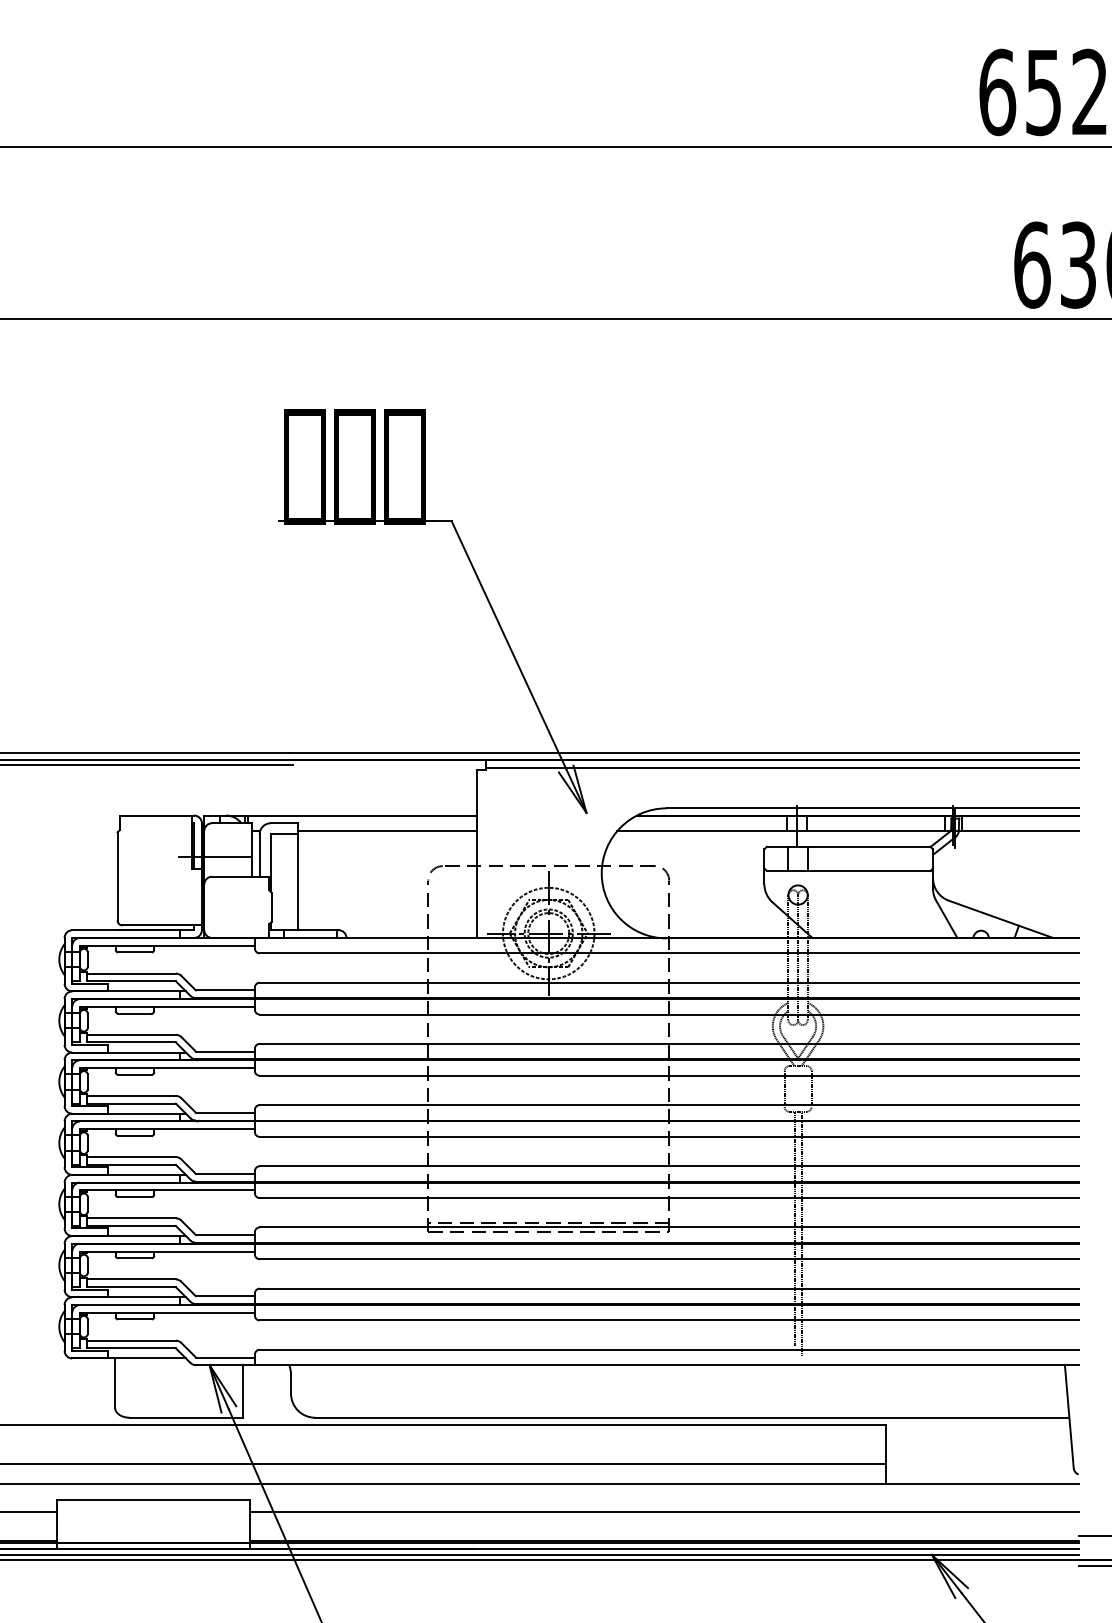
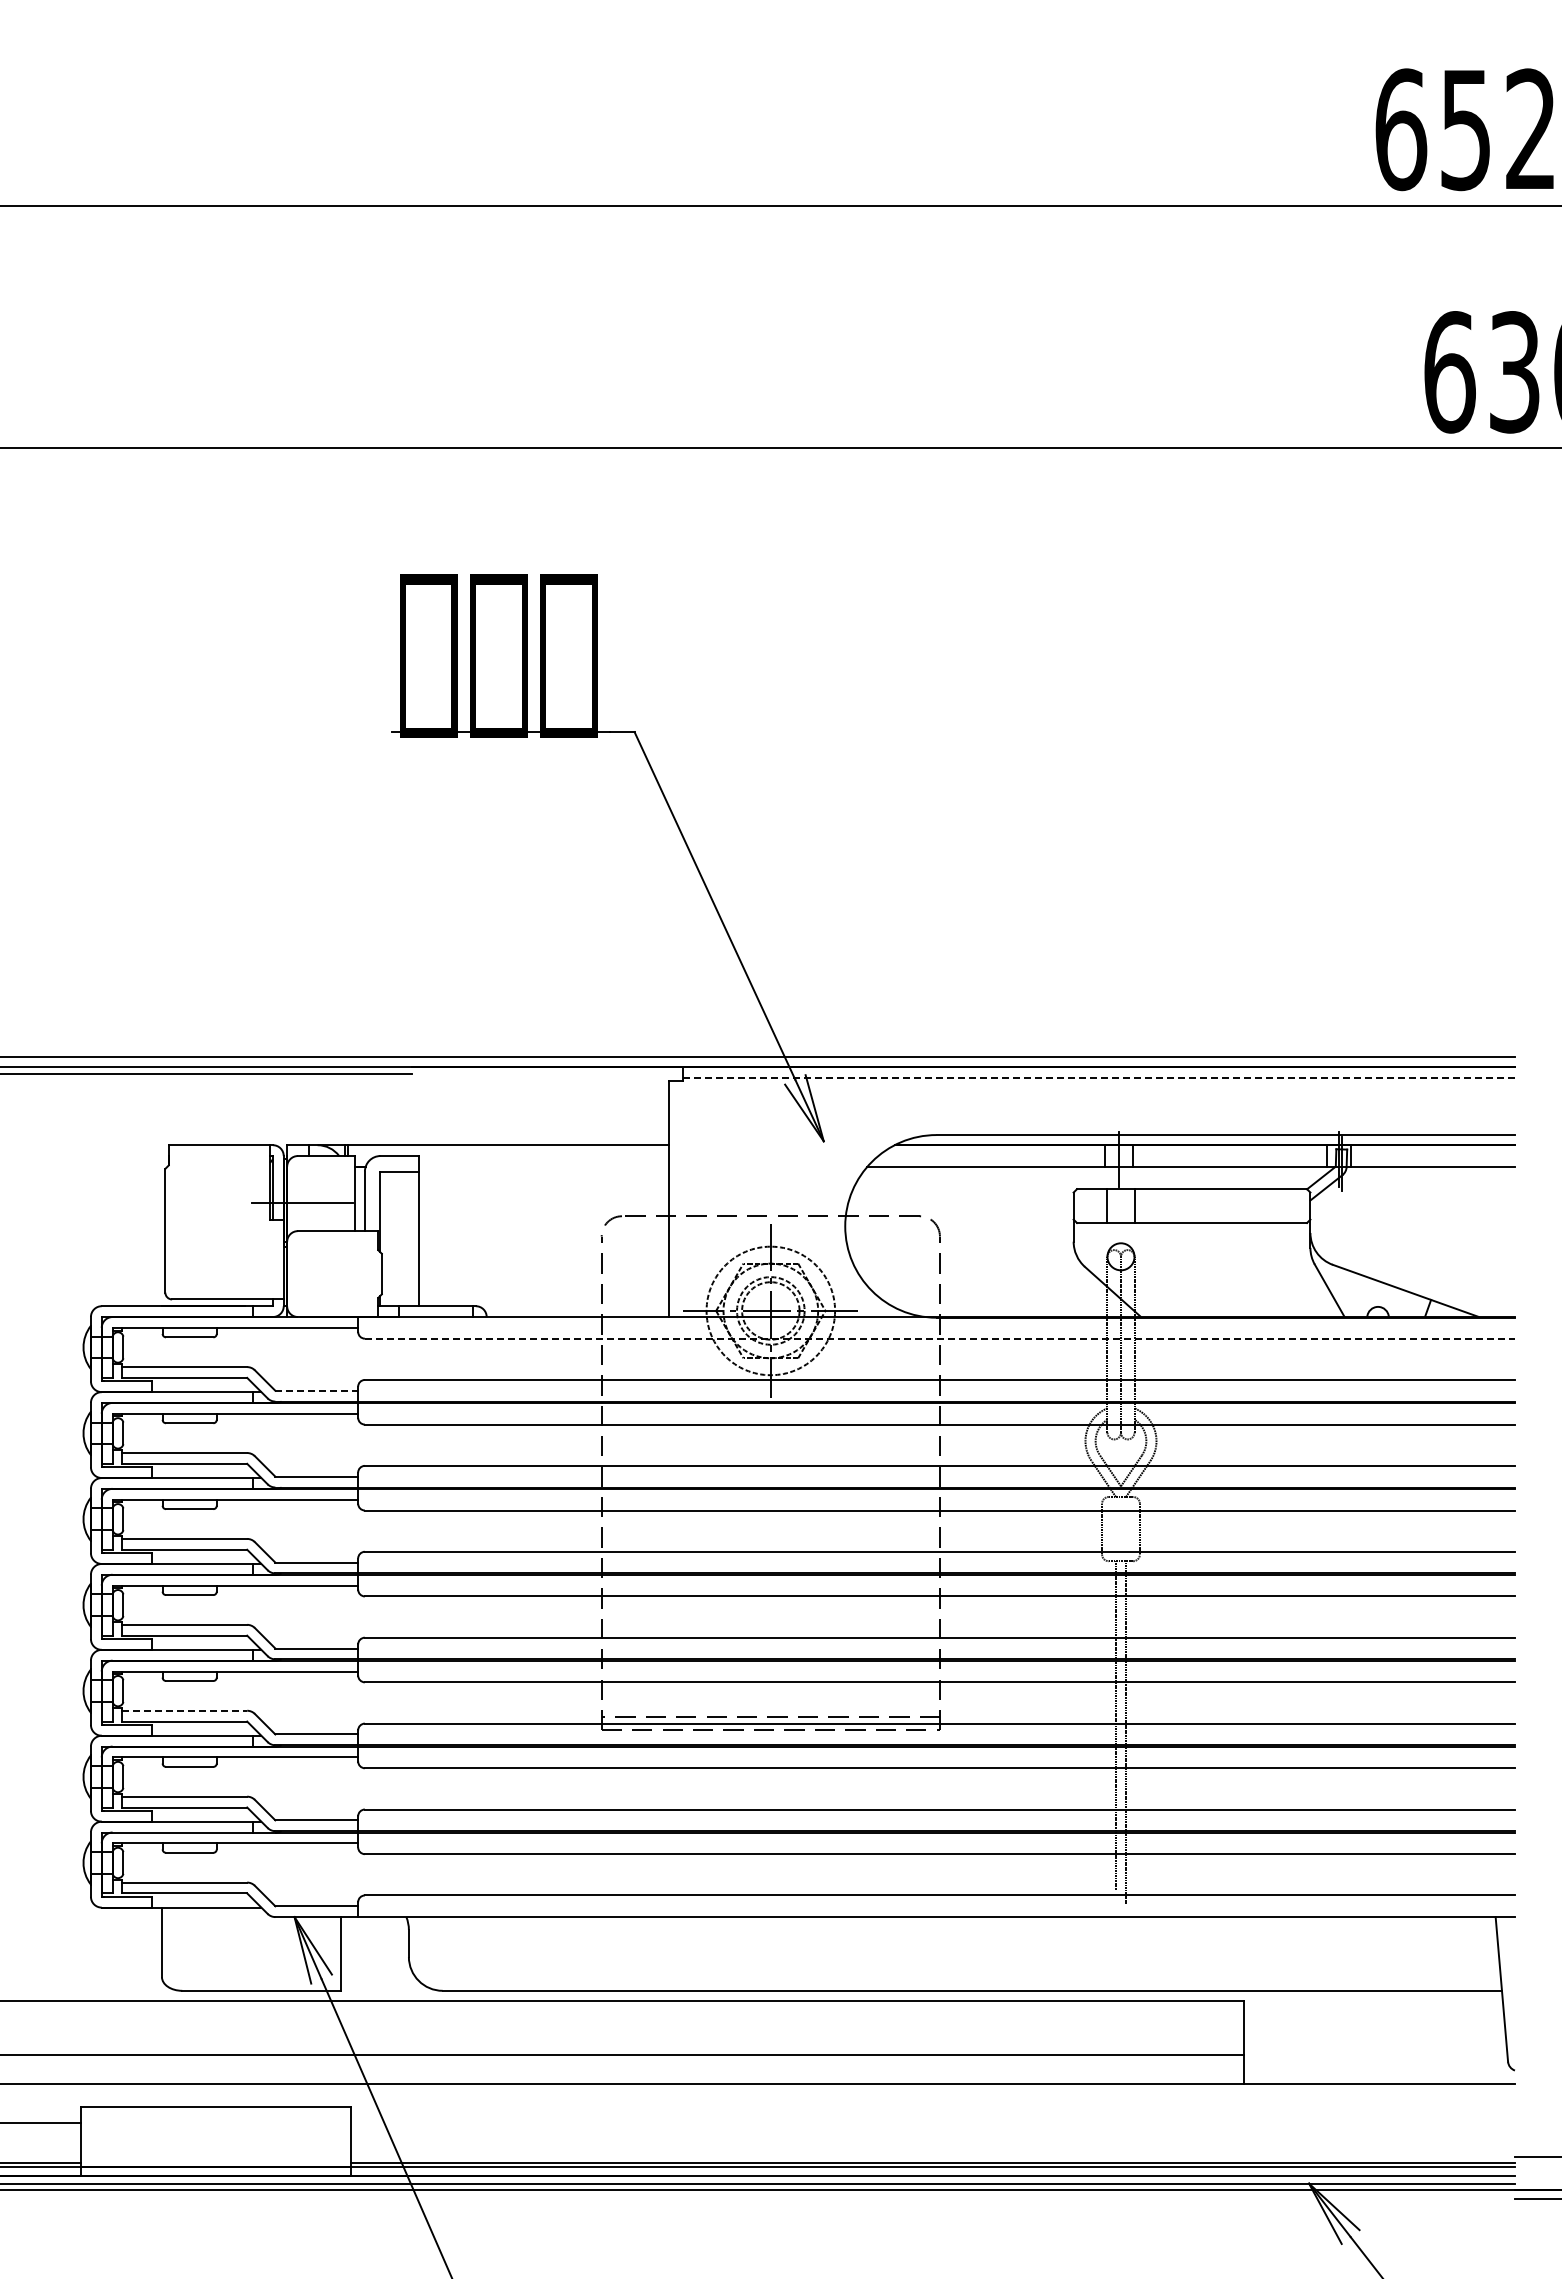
line: (782, 768) -> (1099, 1078), solid -> dashed
line: (387, 830) -> (544, 1166), removed
line: (669, 953) -> (940, 1338), solid -> dashed
line: (225, 990) -> (317, 1390), solid -> dashed
line: (131, 1218) -> (184, 1710), solid -> dashed
line: (663, 1511) -> (932, 2122), removed

